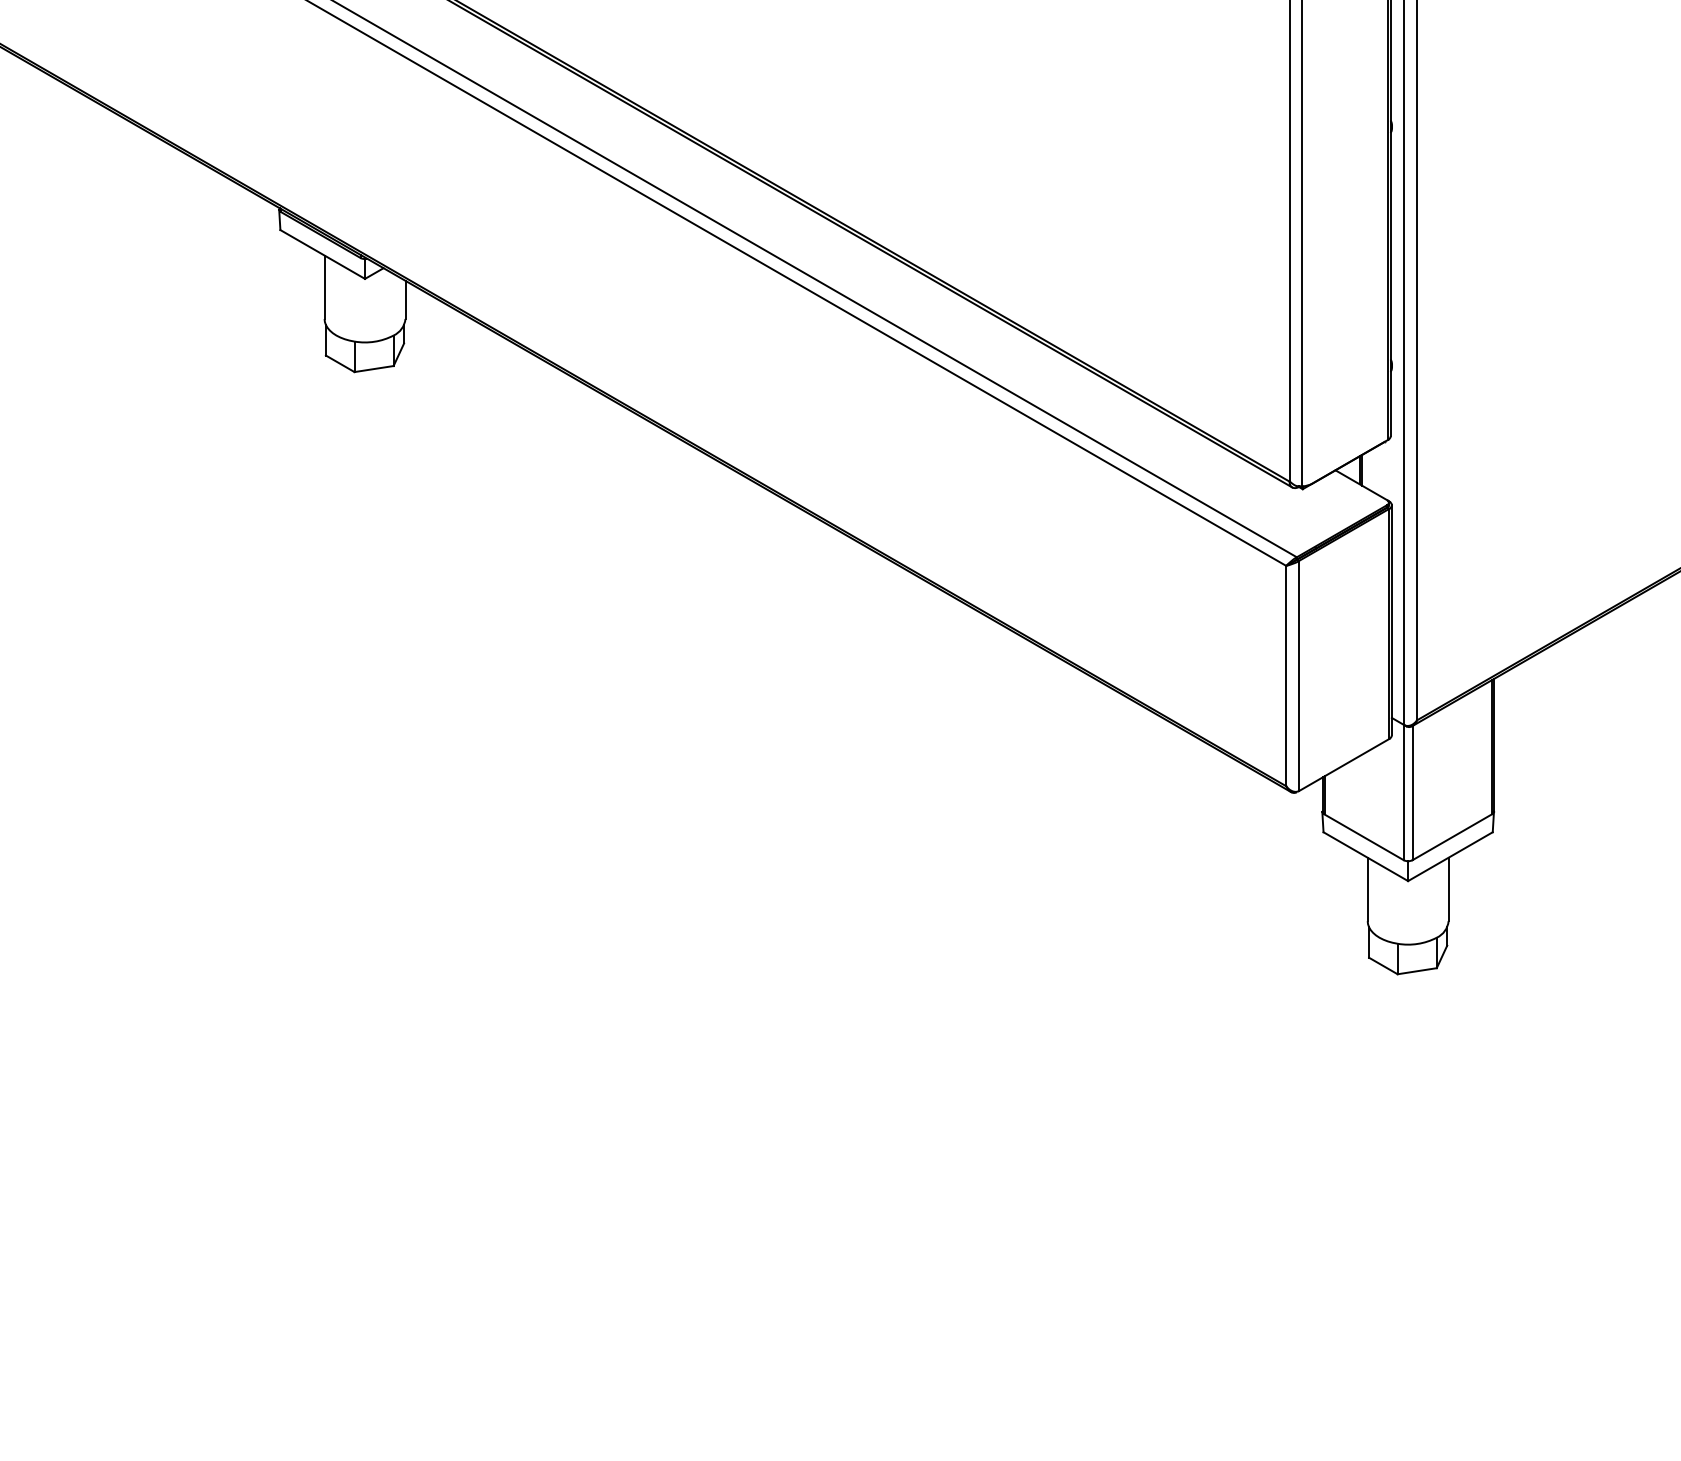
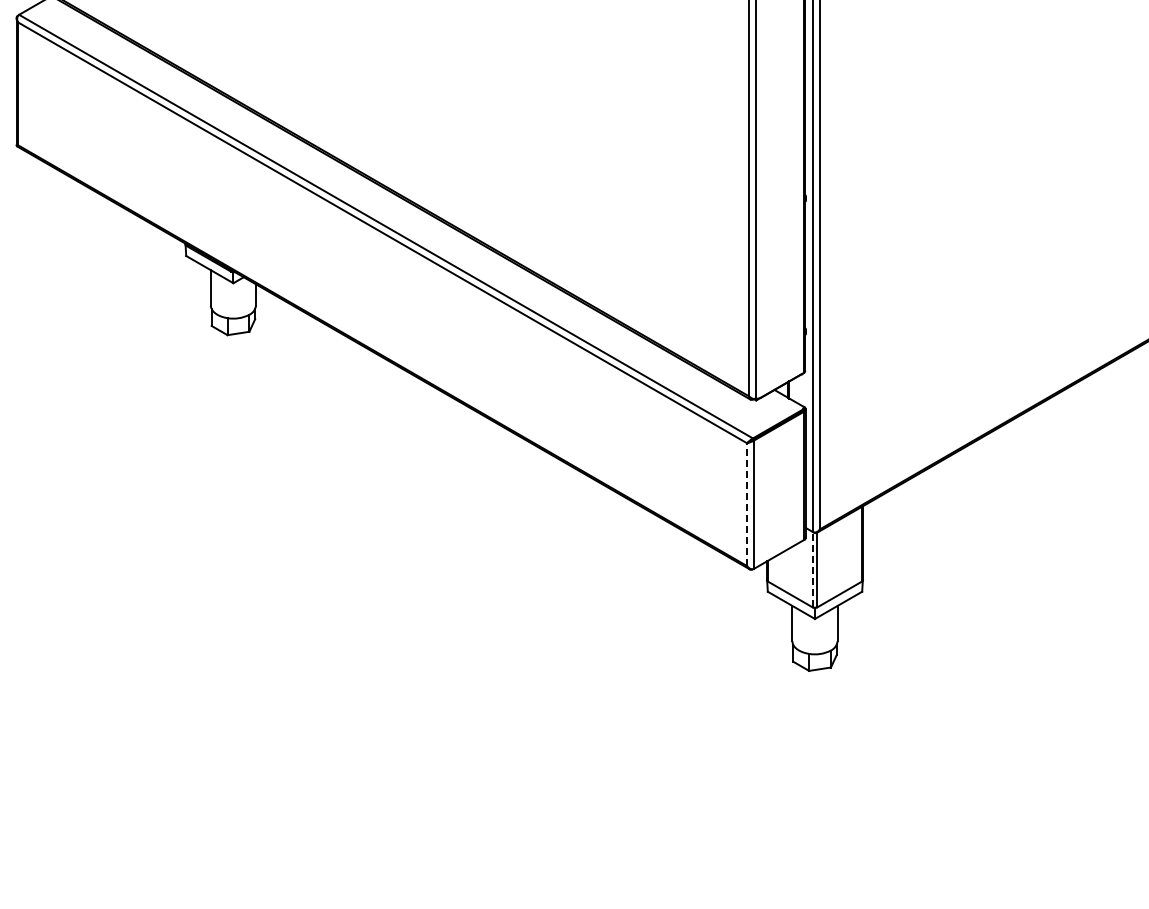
line: (1287, 675) -> (747, 504), solid -> dashed
line: (1403, 792) -> (812, 569), solid -> dashed

